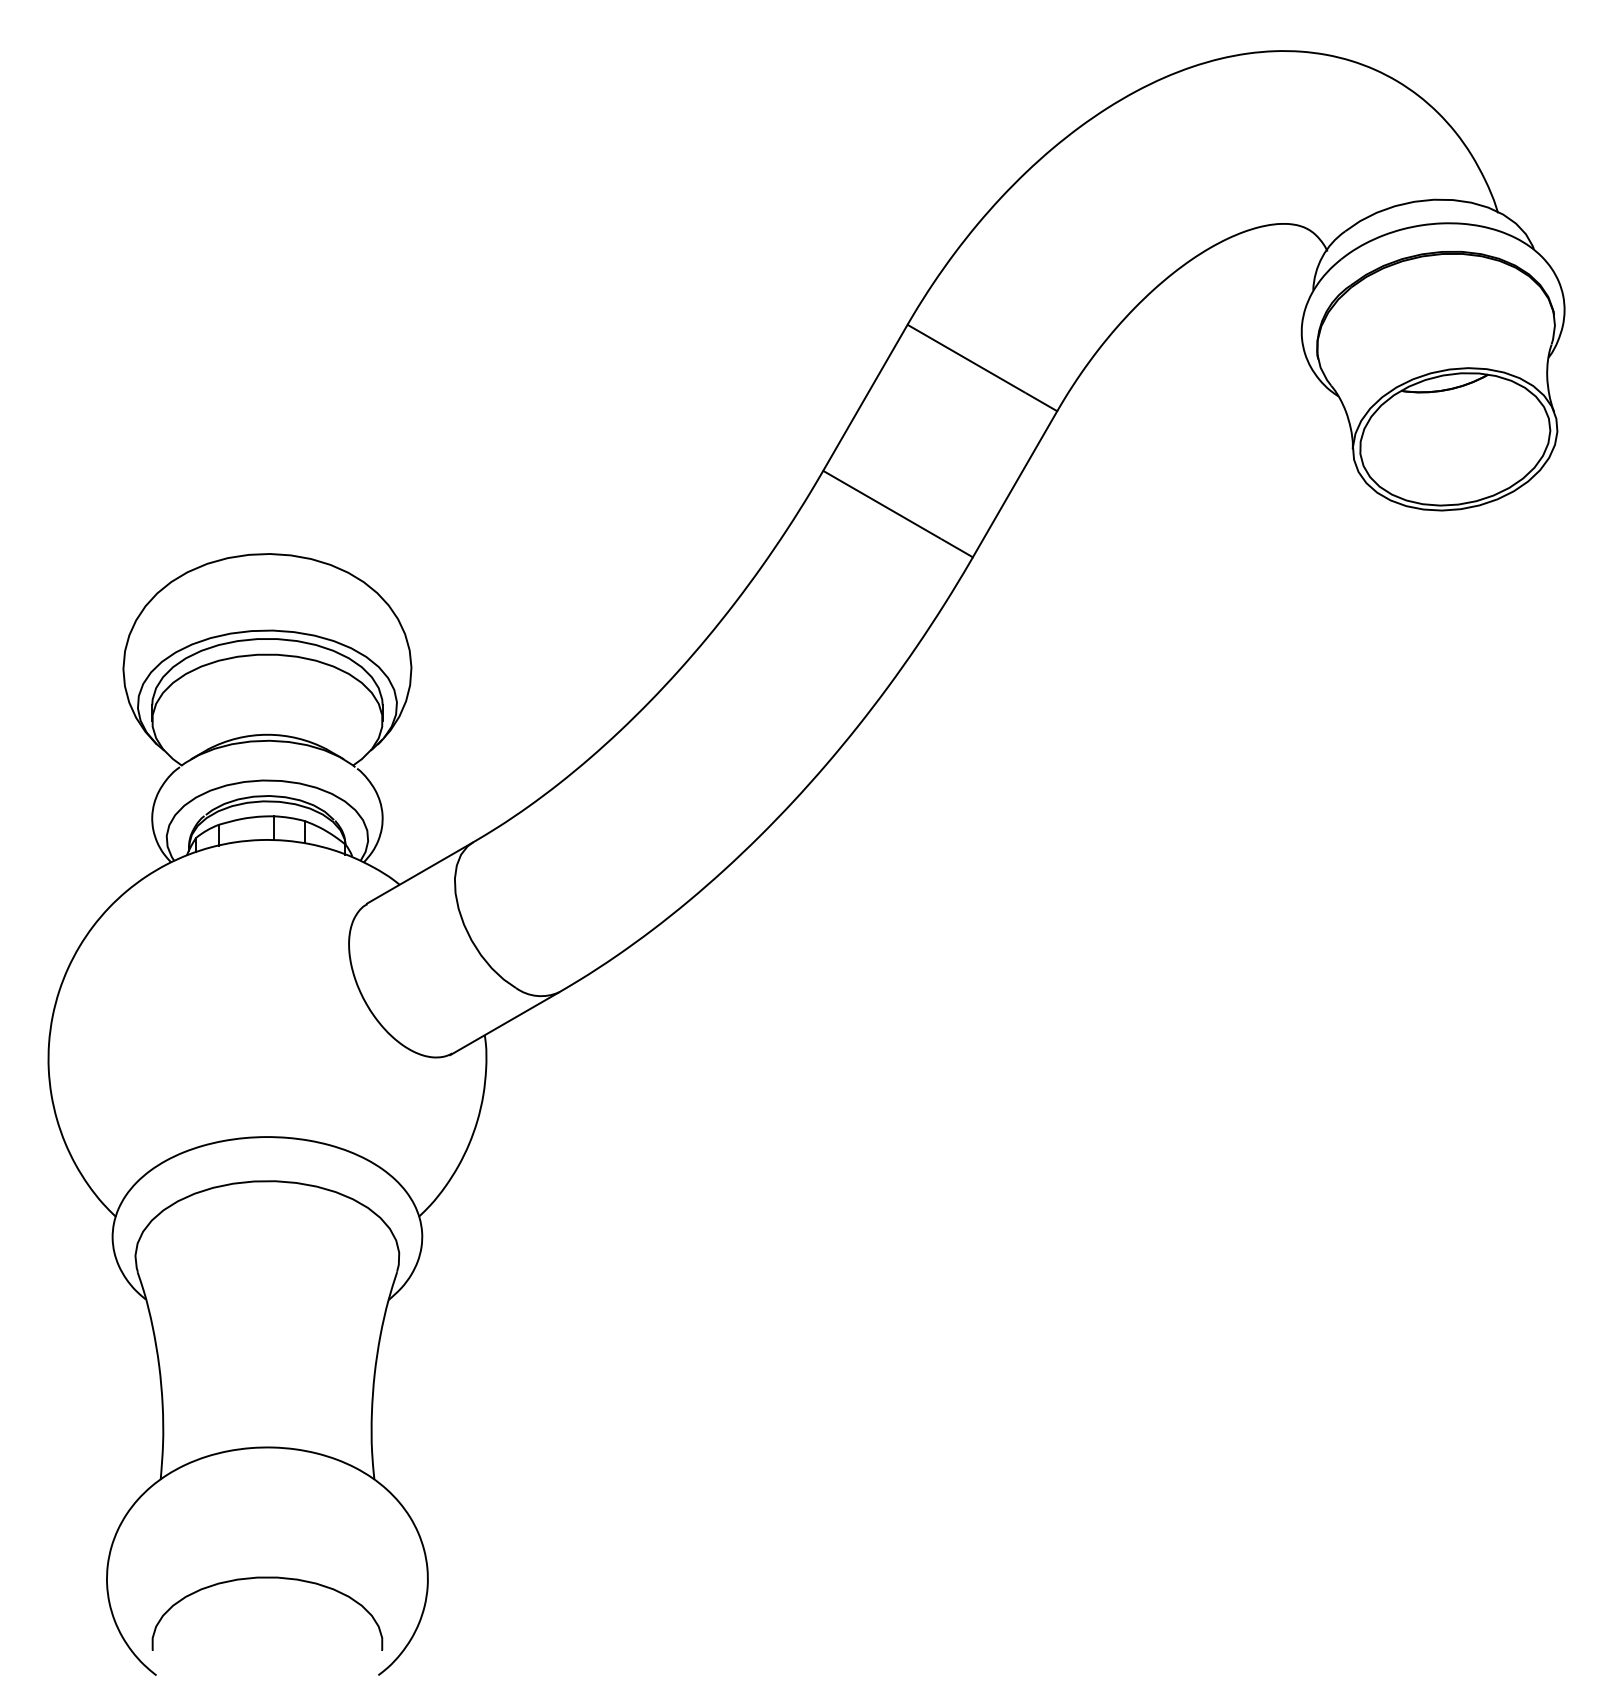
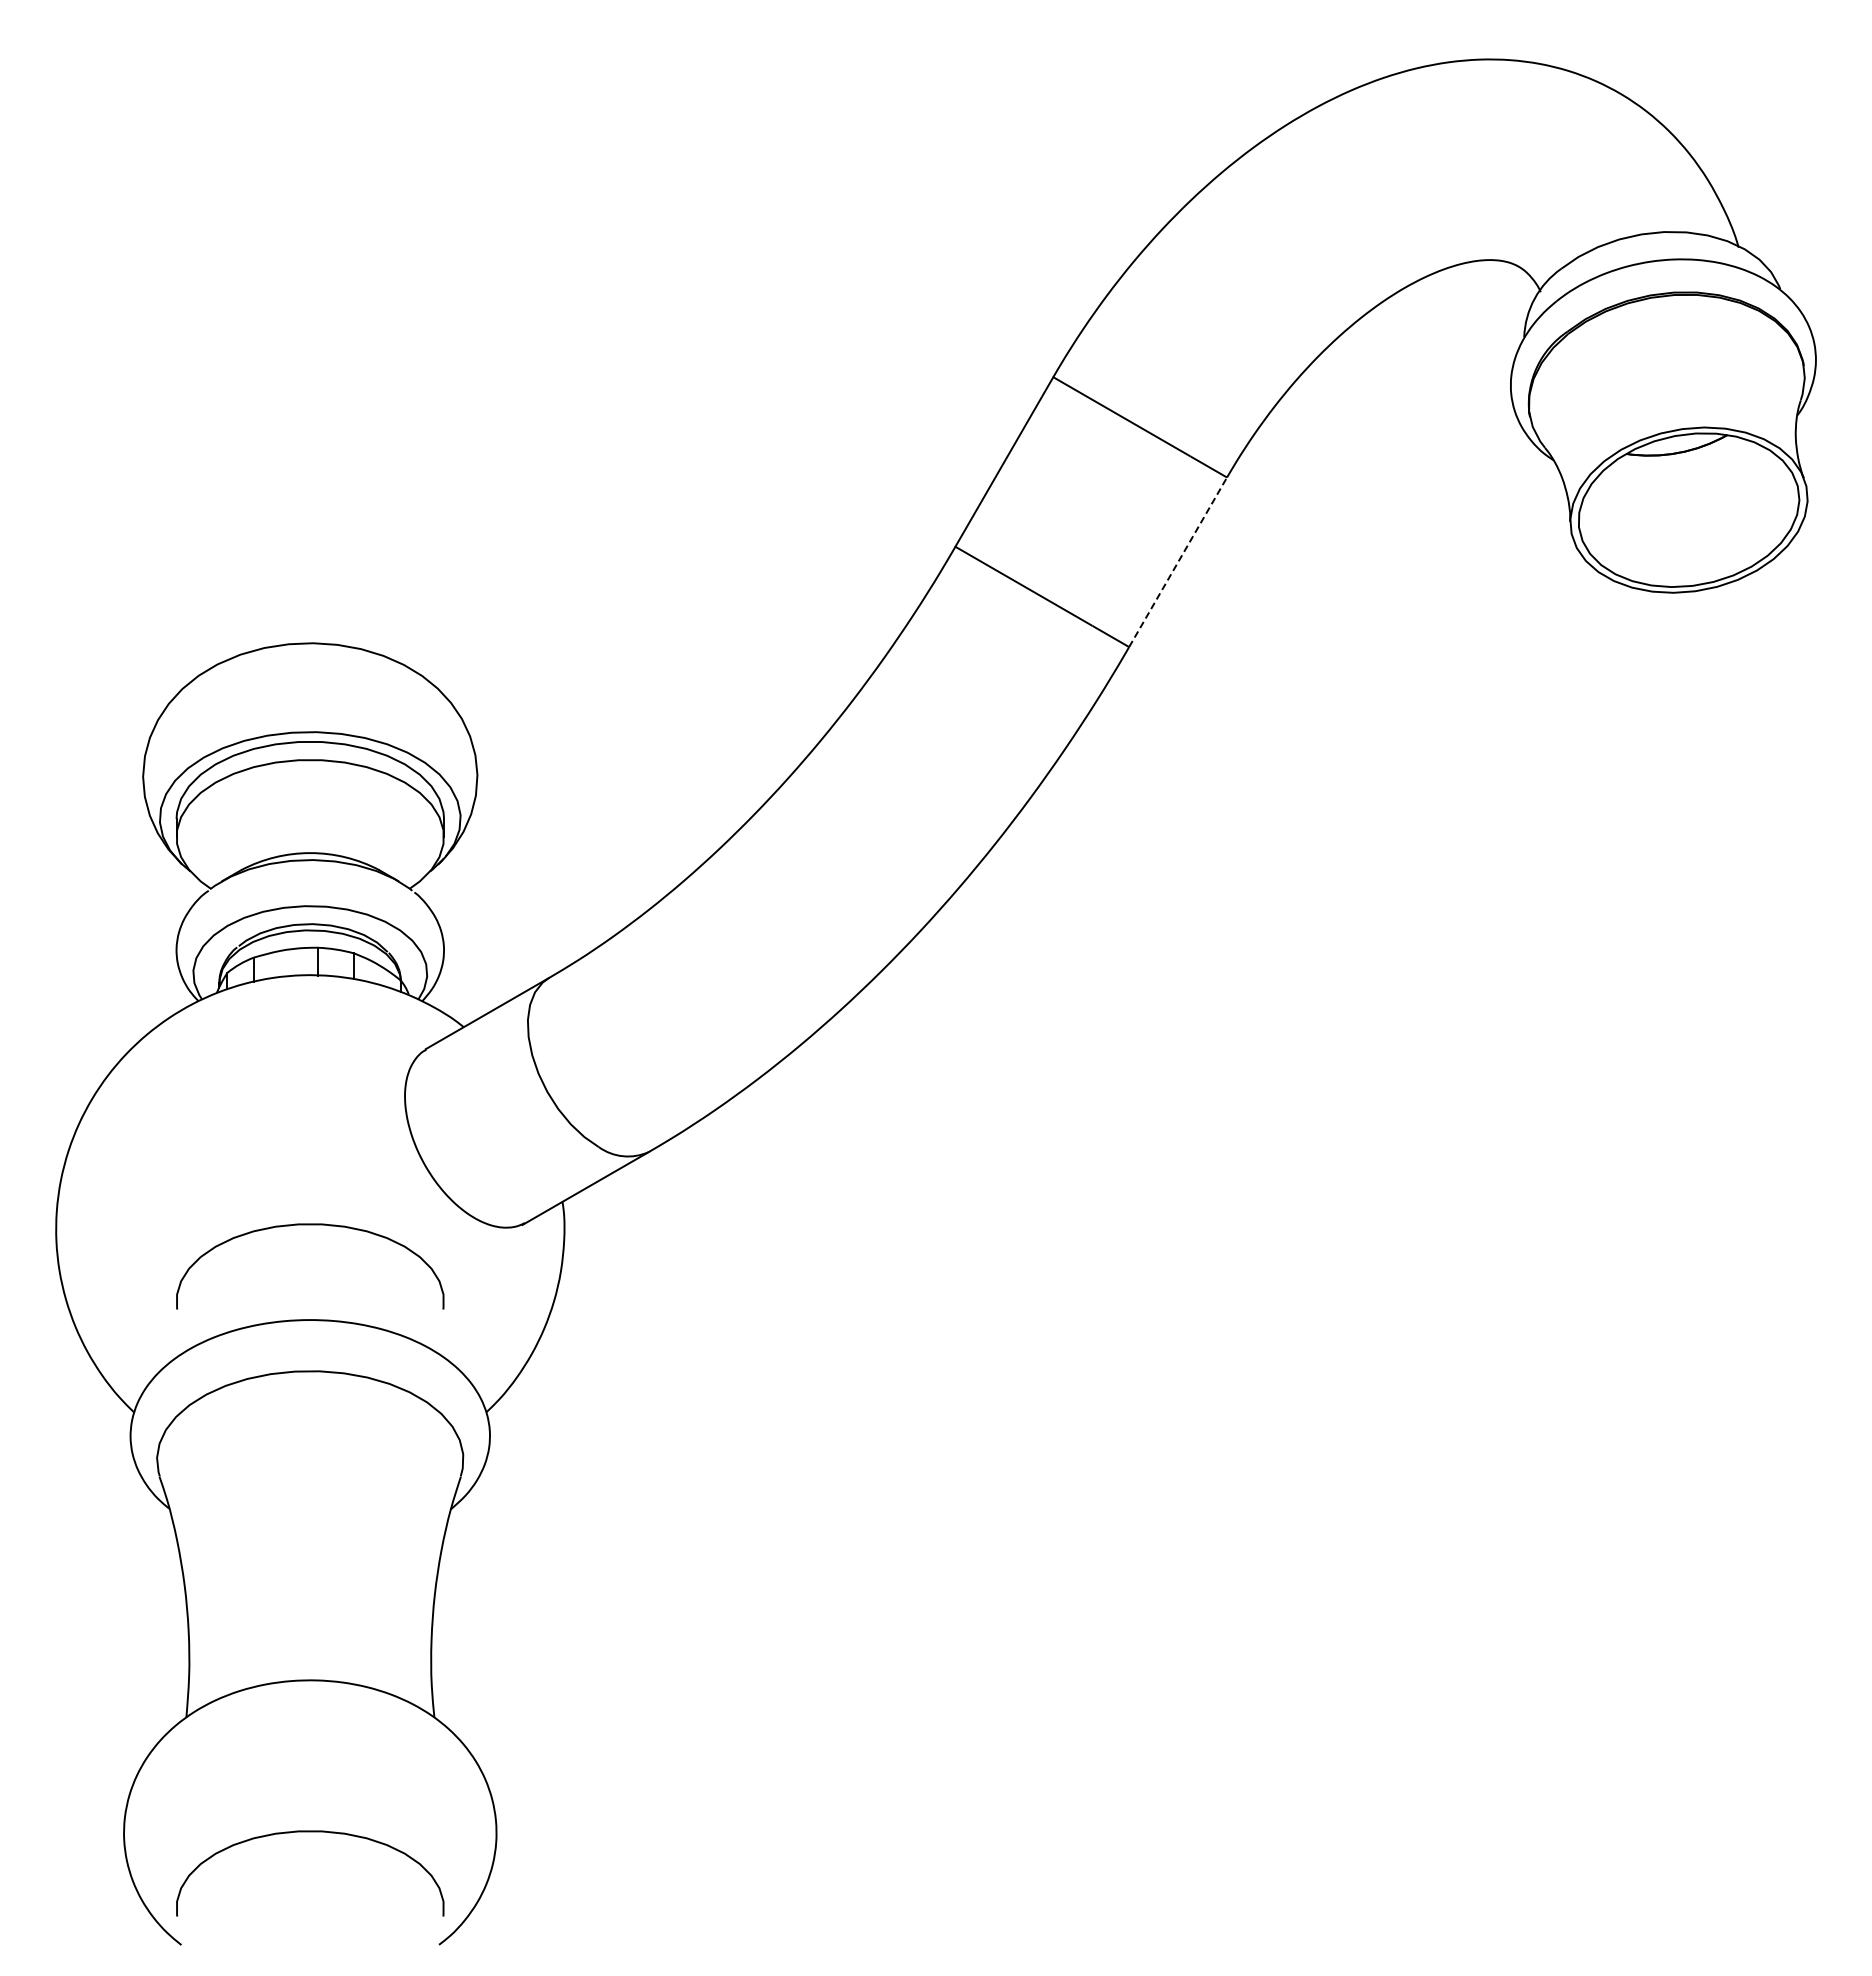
line: (1015, 484) -> (1178, 562), solid -> dashed
curve: (267, 1055) -> (310, 1225), added

